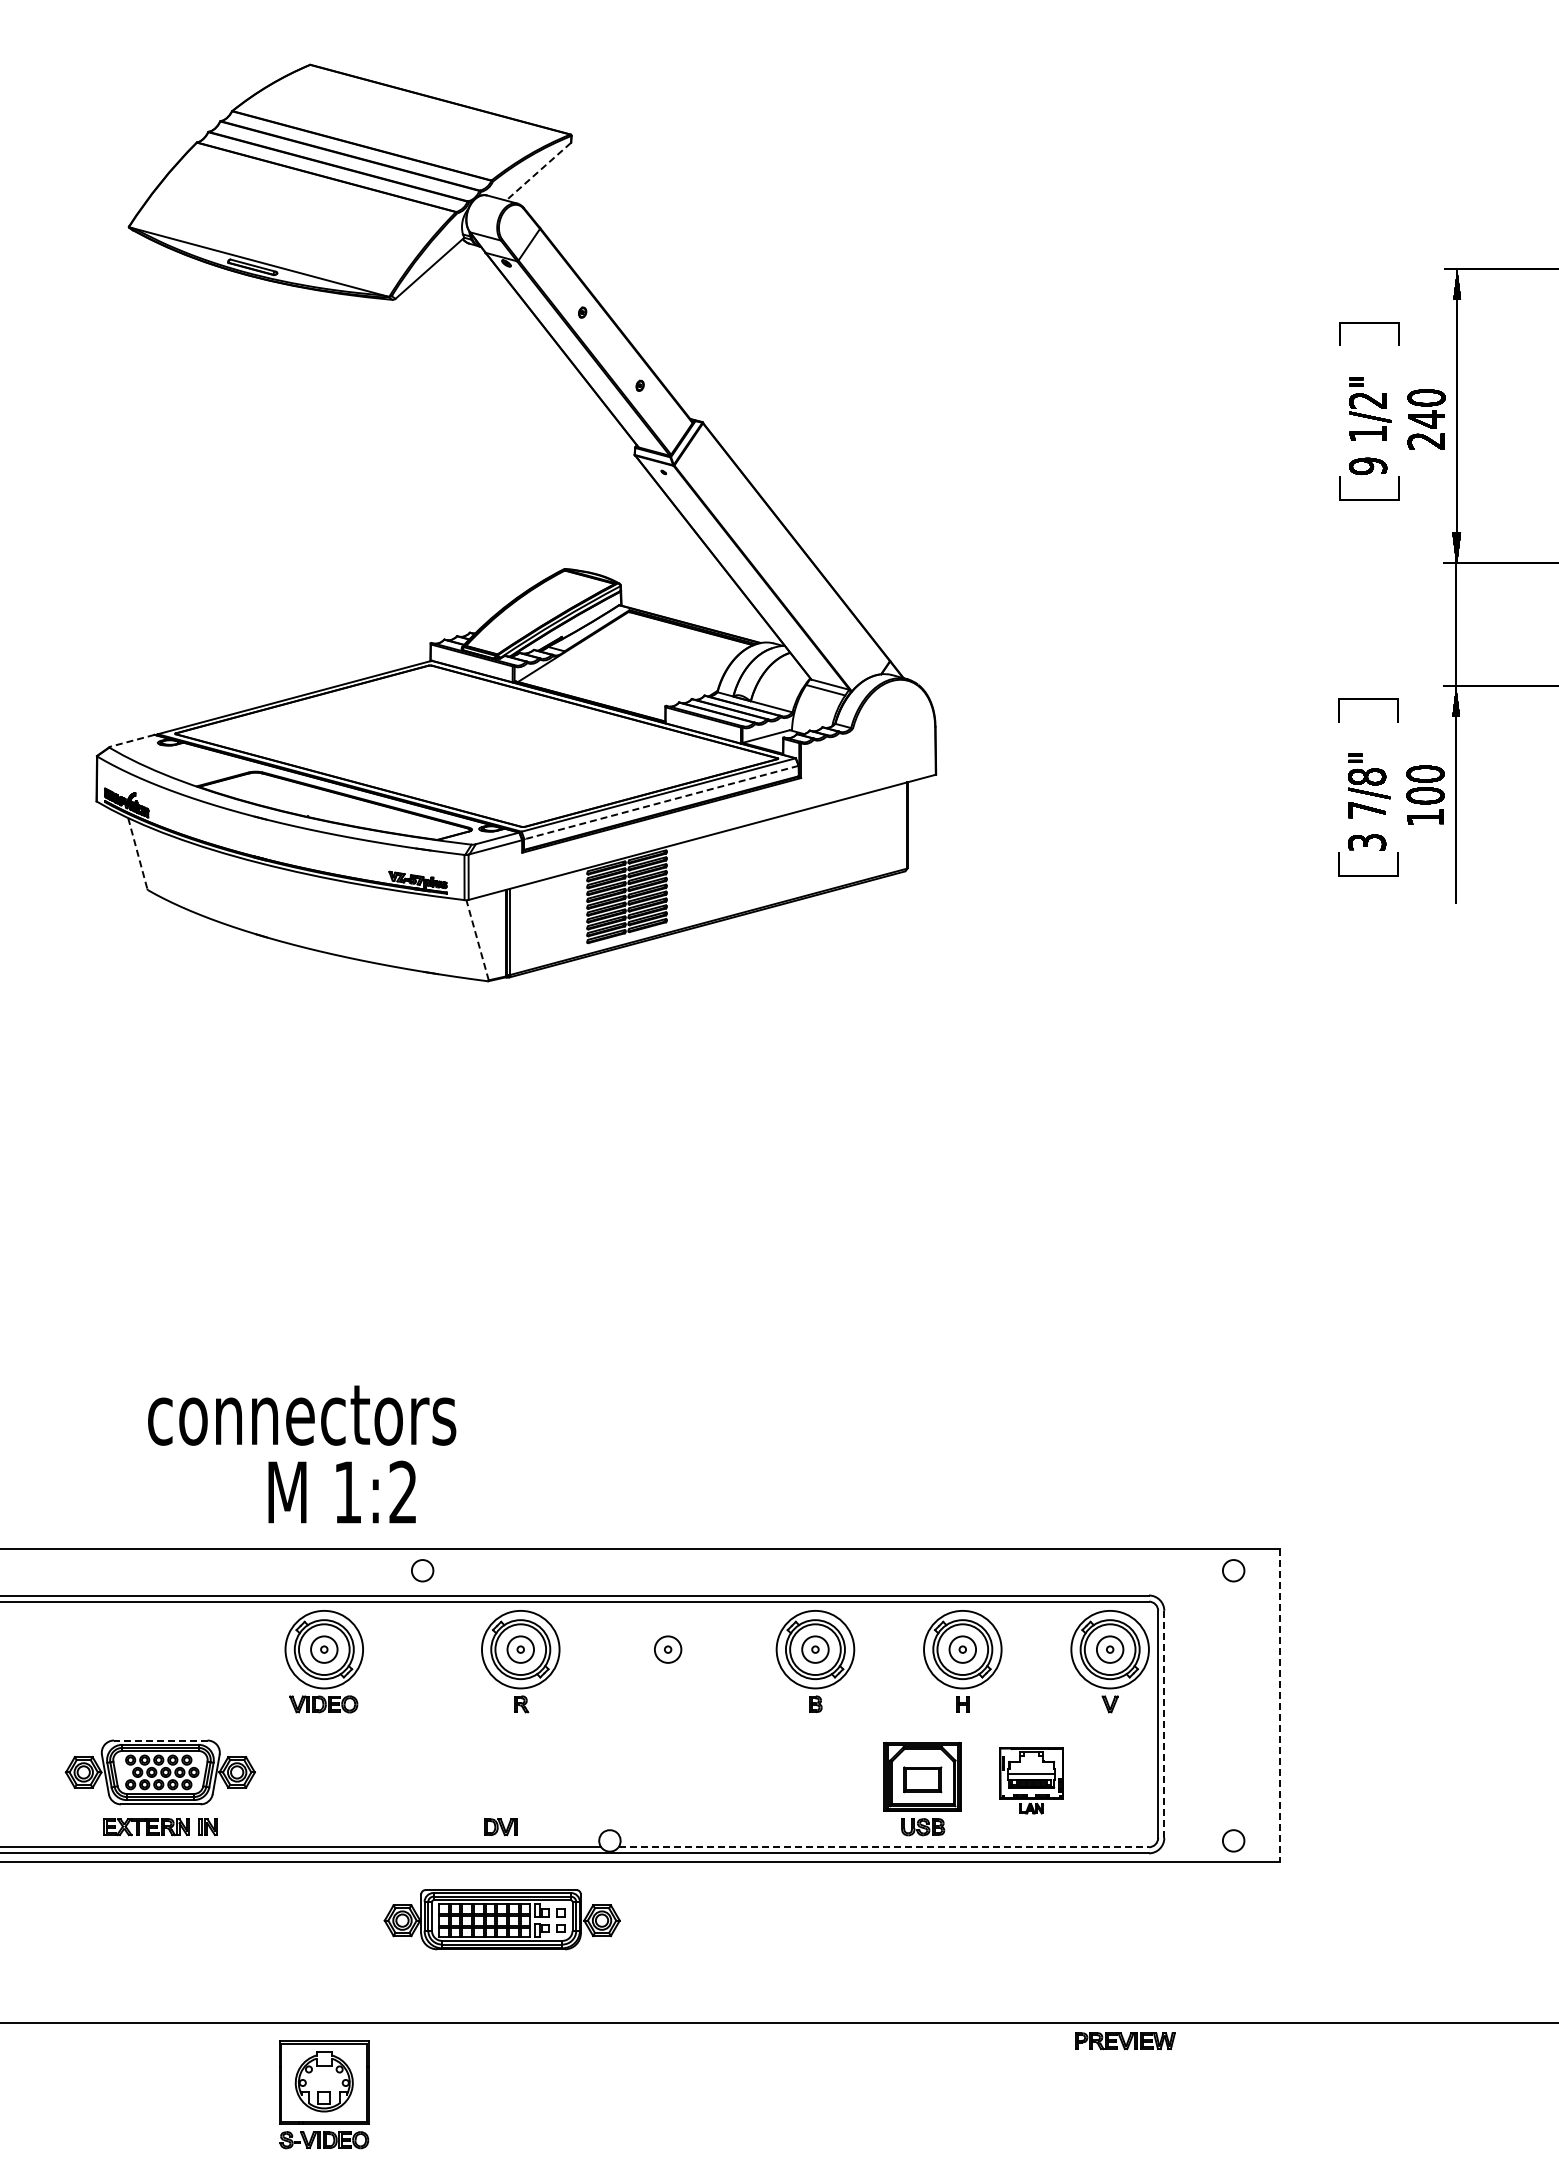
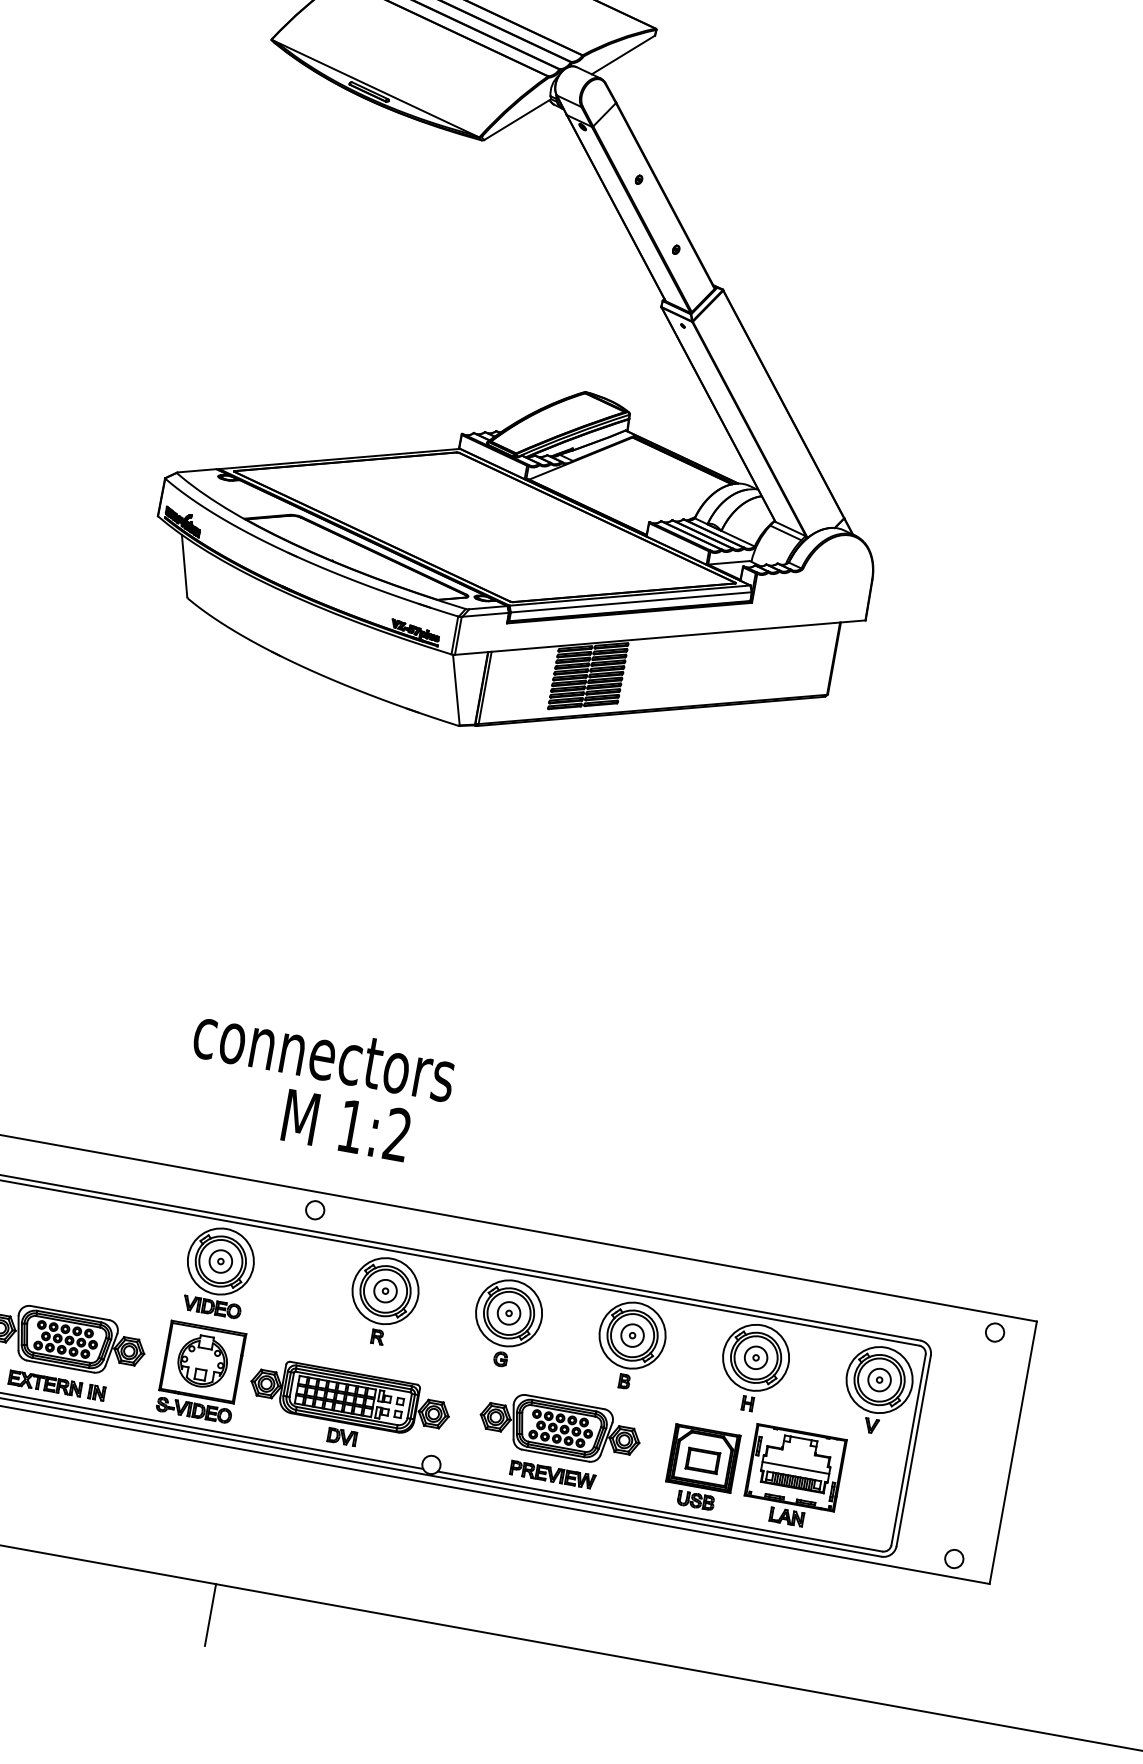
line: (538, 172) -> (623, 55), dashed -> solid
line: (132, 740) -> (197, 470), dashed -> solid
line: (661, 802) -> (631, 602), dashed -> solid
line: (137, 853) -> (184, 566), dashed -> solid
line: (477, 940) -> (456, 690), dashed -> solid
text: (302, 1454) -> (318, 1087), moved
part: (667, 1661) -> (506, 1323), added
line: (1279, 1705) -> (1013, 1452), dashed -> solid
line: (1164, 1724) -> (913, 1451), dashed -> solid
line: (160, 1740) -> (69, 1313), dashed -> solid
part: (750, 1772) -> (559, 1428), added
part: (1031, 1780) -> (793, 1477), size x1.67
line: (884, 1847) -> (660, 1511), dashed -> solid
part: (501, 1919) -> (349, 1397), moved
part: (1125, 2041) -> (552, 1475), moved
line: (385, 2060) -> (210, 1615), added
part: (324, 2094) -> (201, 1372), moved

